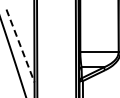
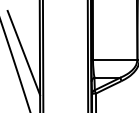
line: (20, 46) -> (23, 53), dashed -> solid

